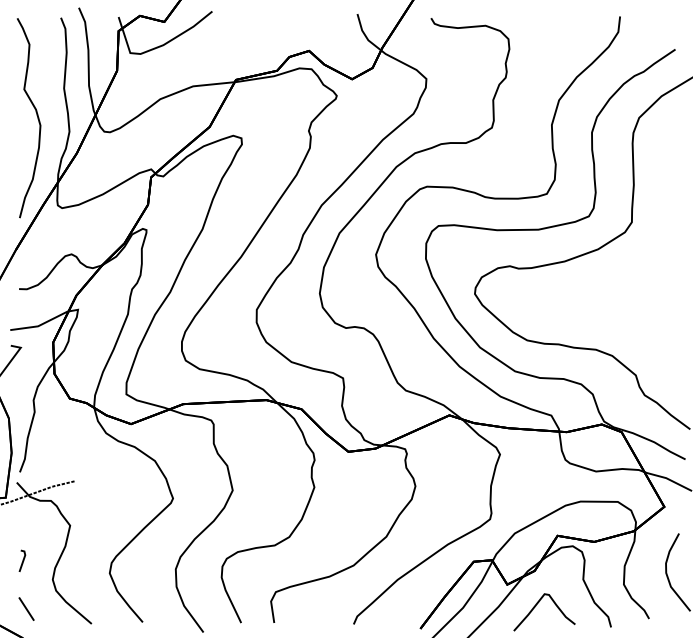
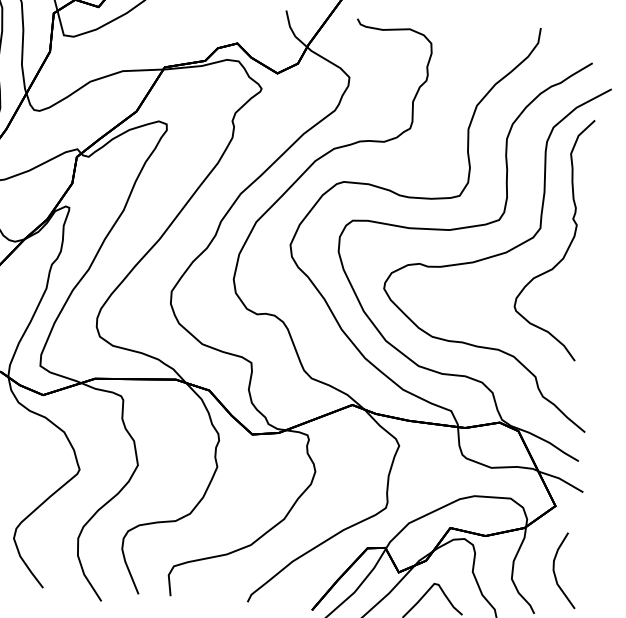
curve: (662, 236) -> (569, 243), added

